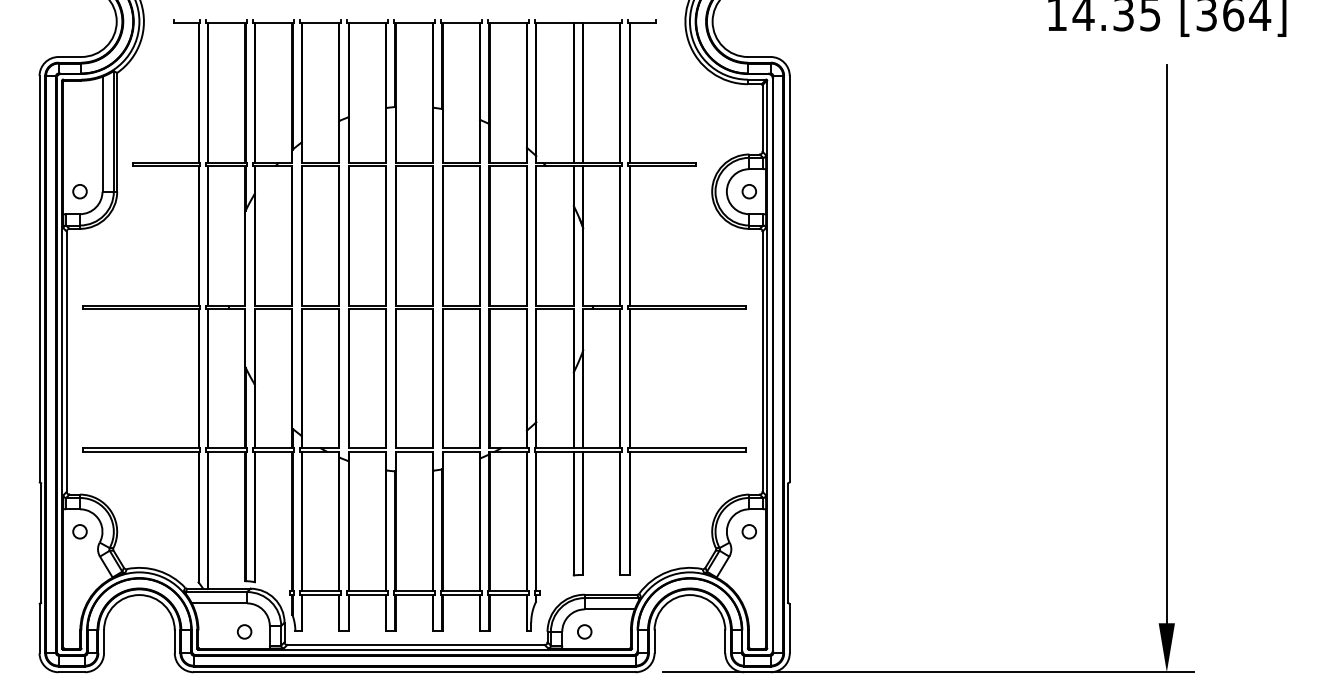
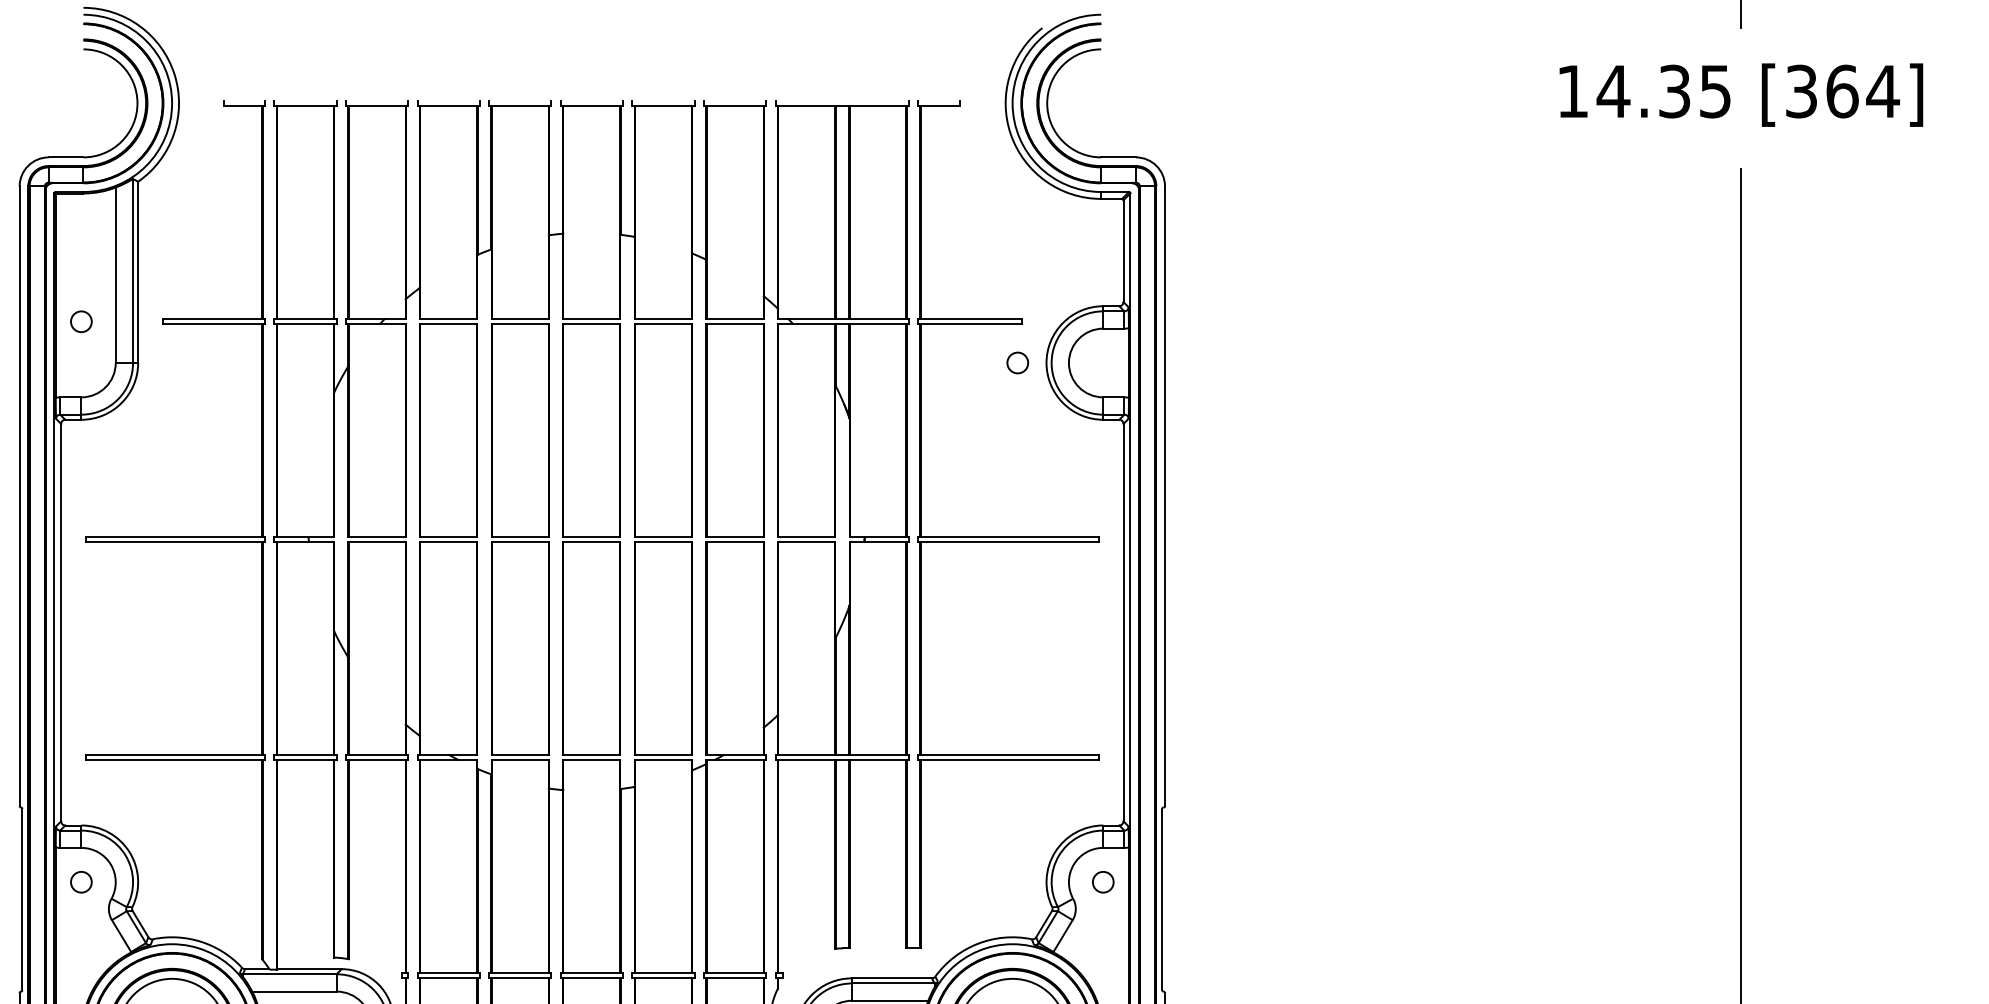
circle: (79, 191) -> (80, 321), moved
circle: (748, 191) -> (1016, 362), moved

